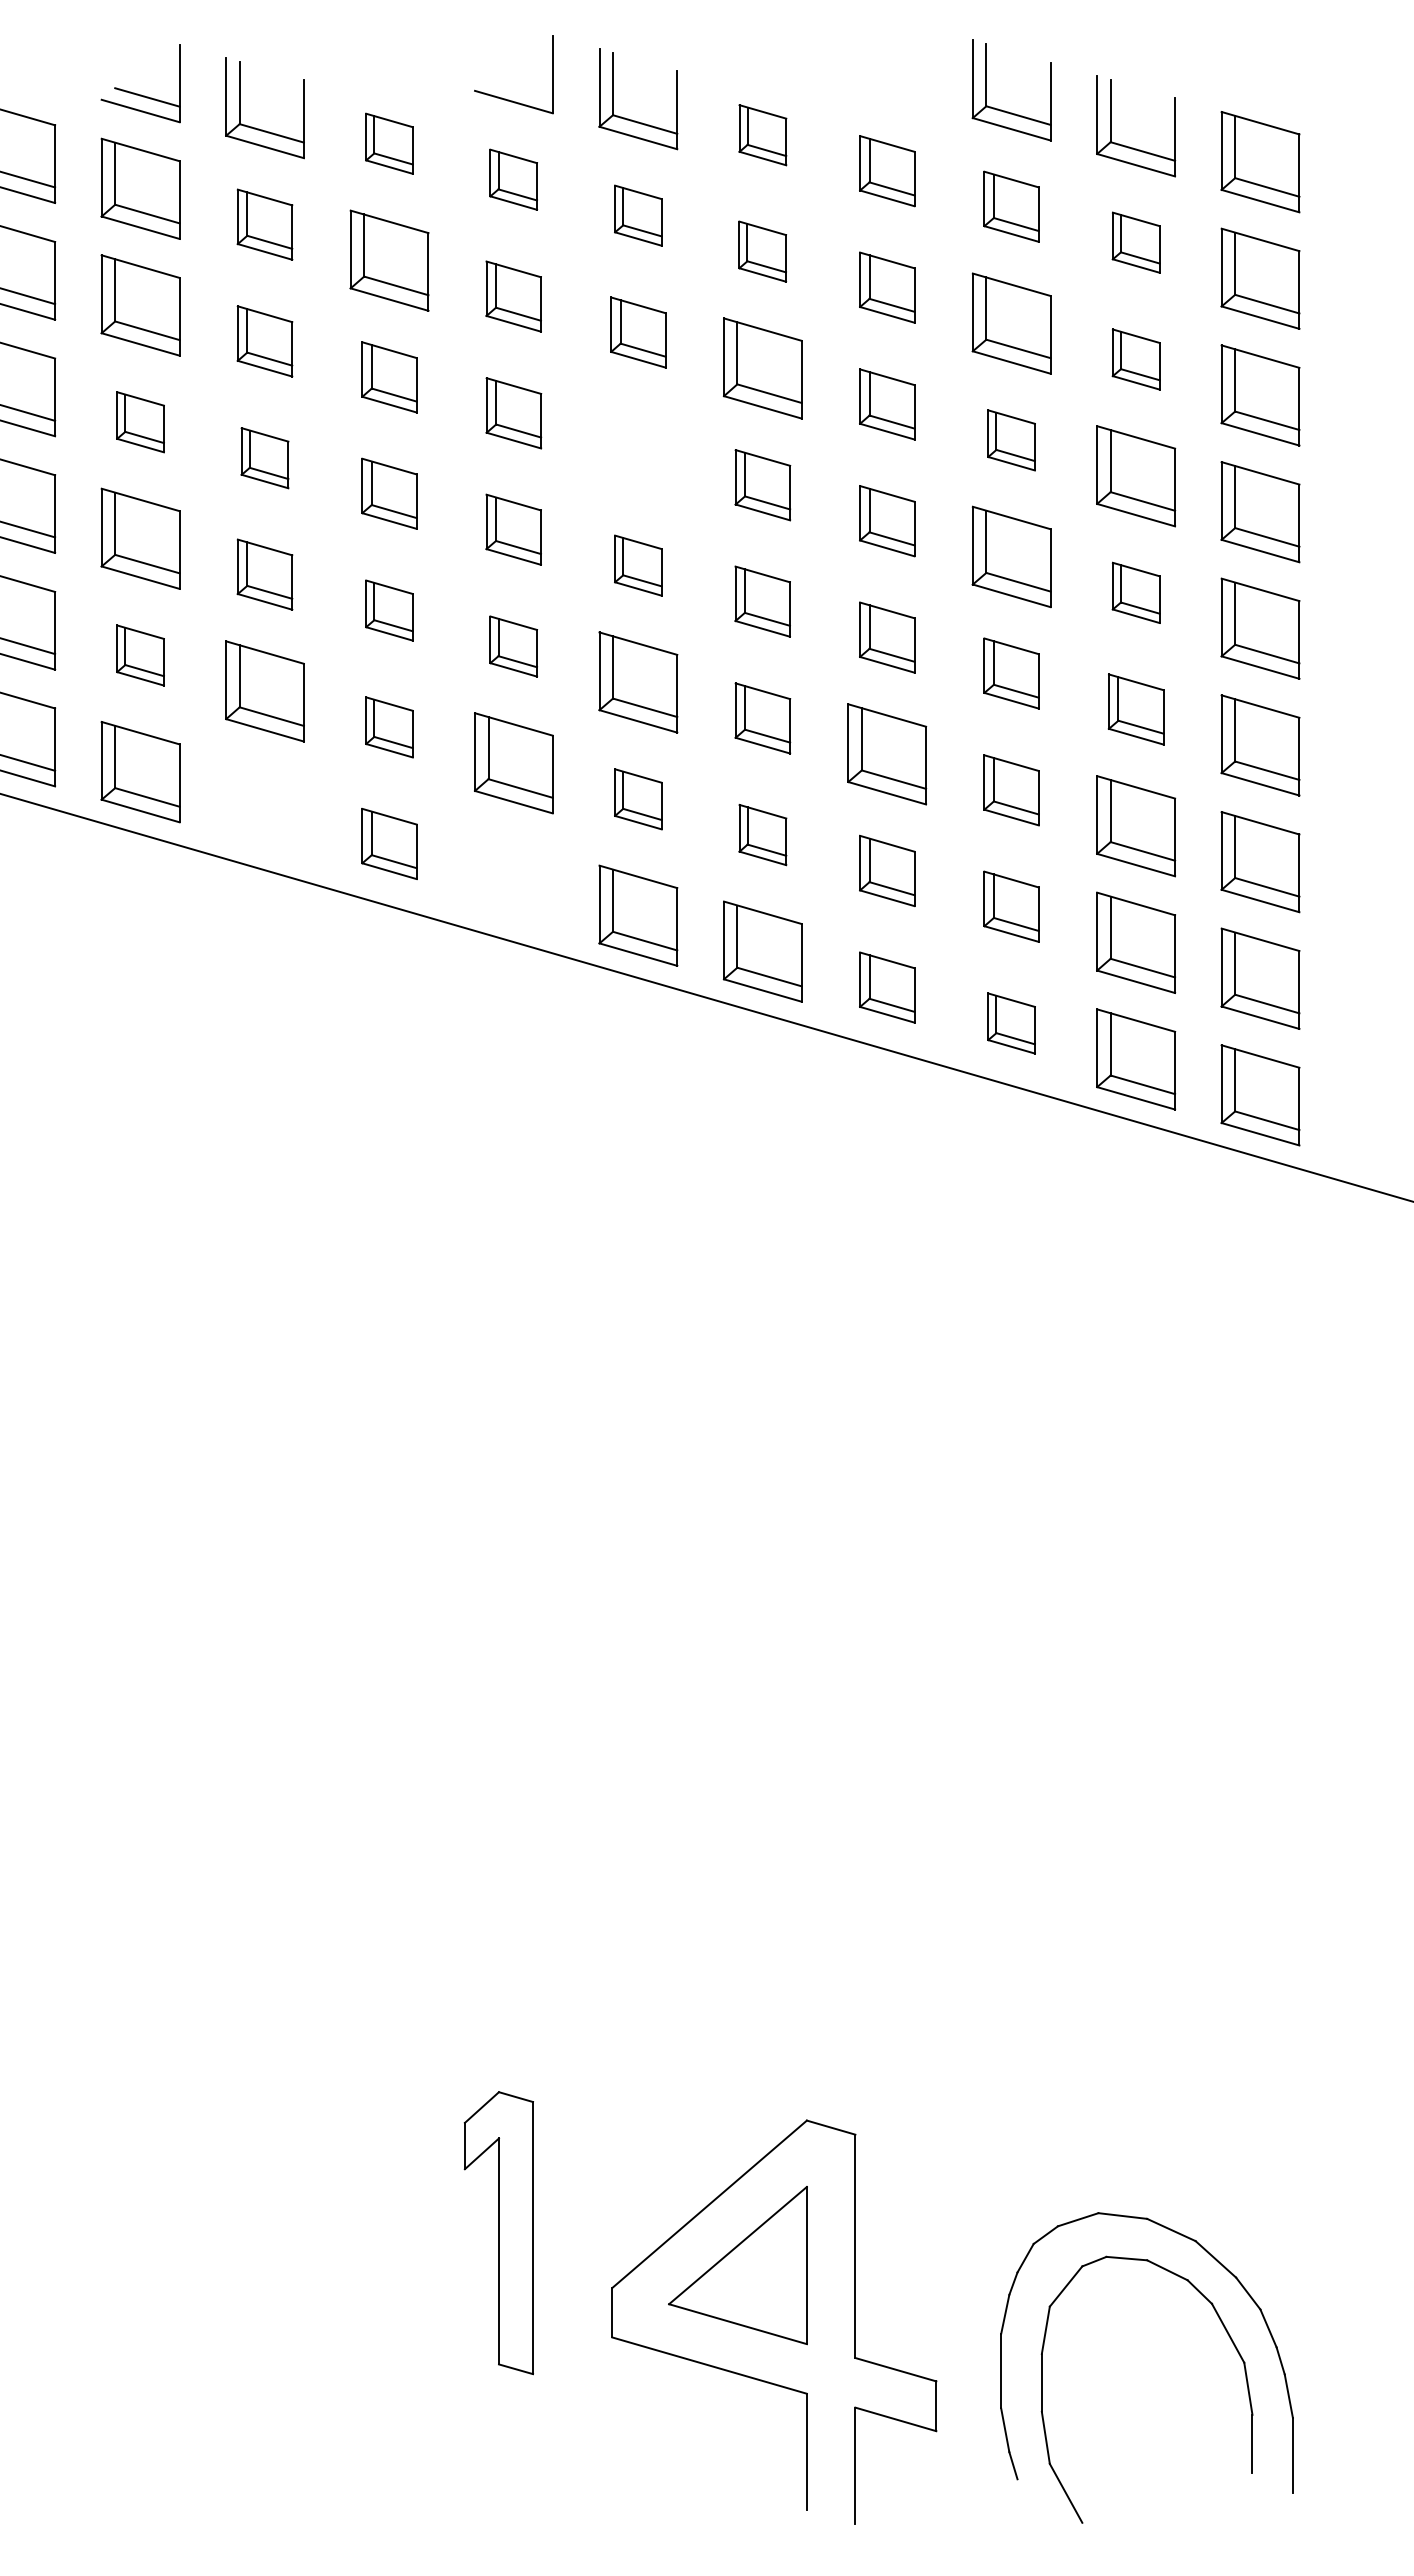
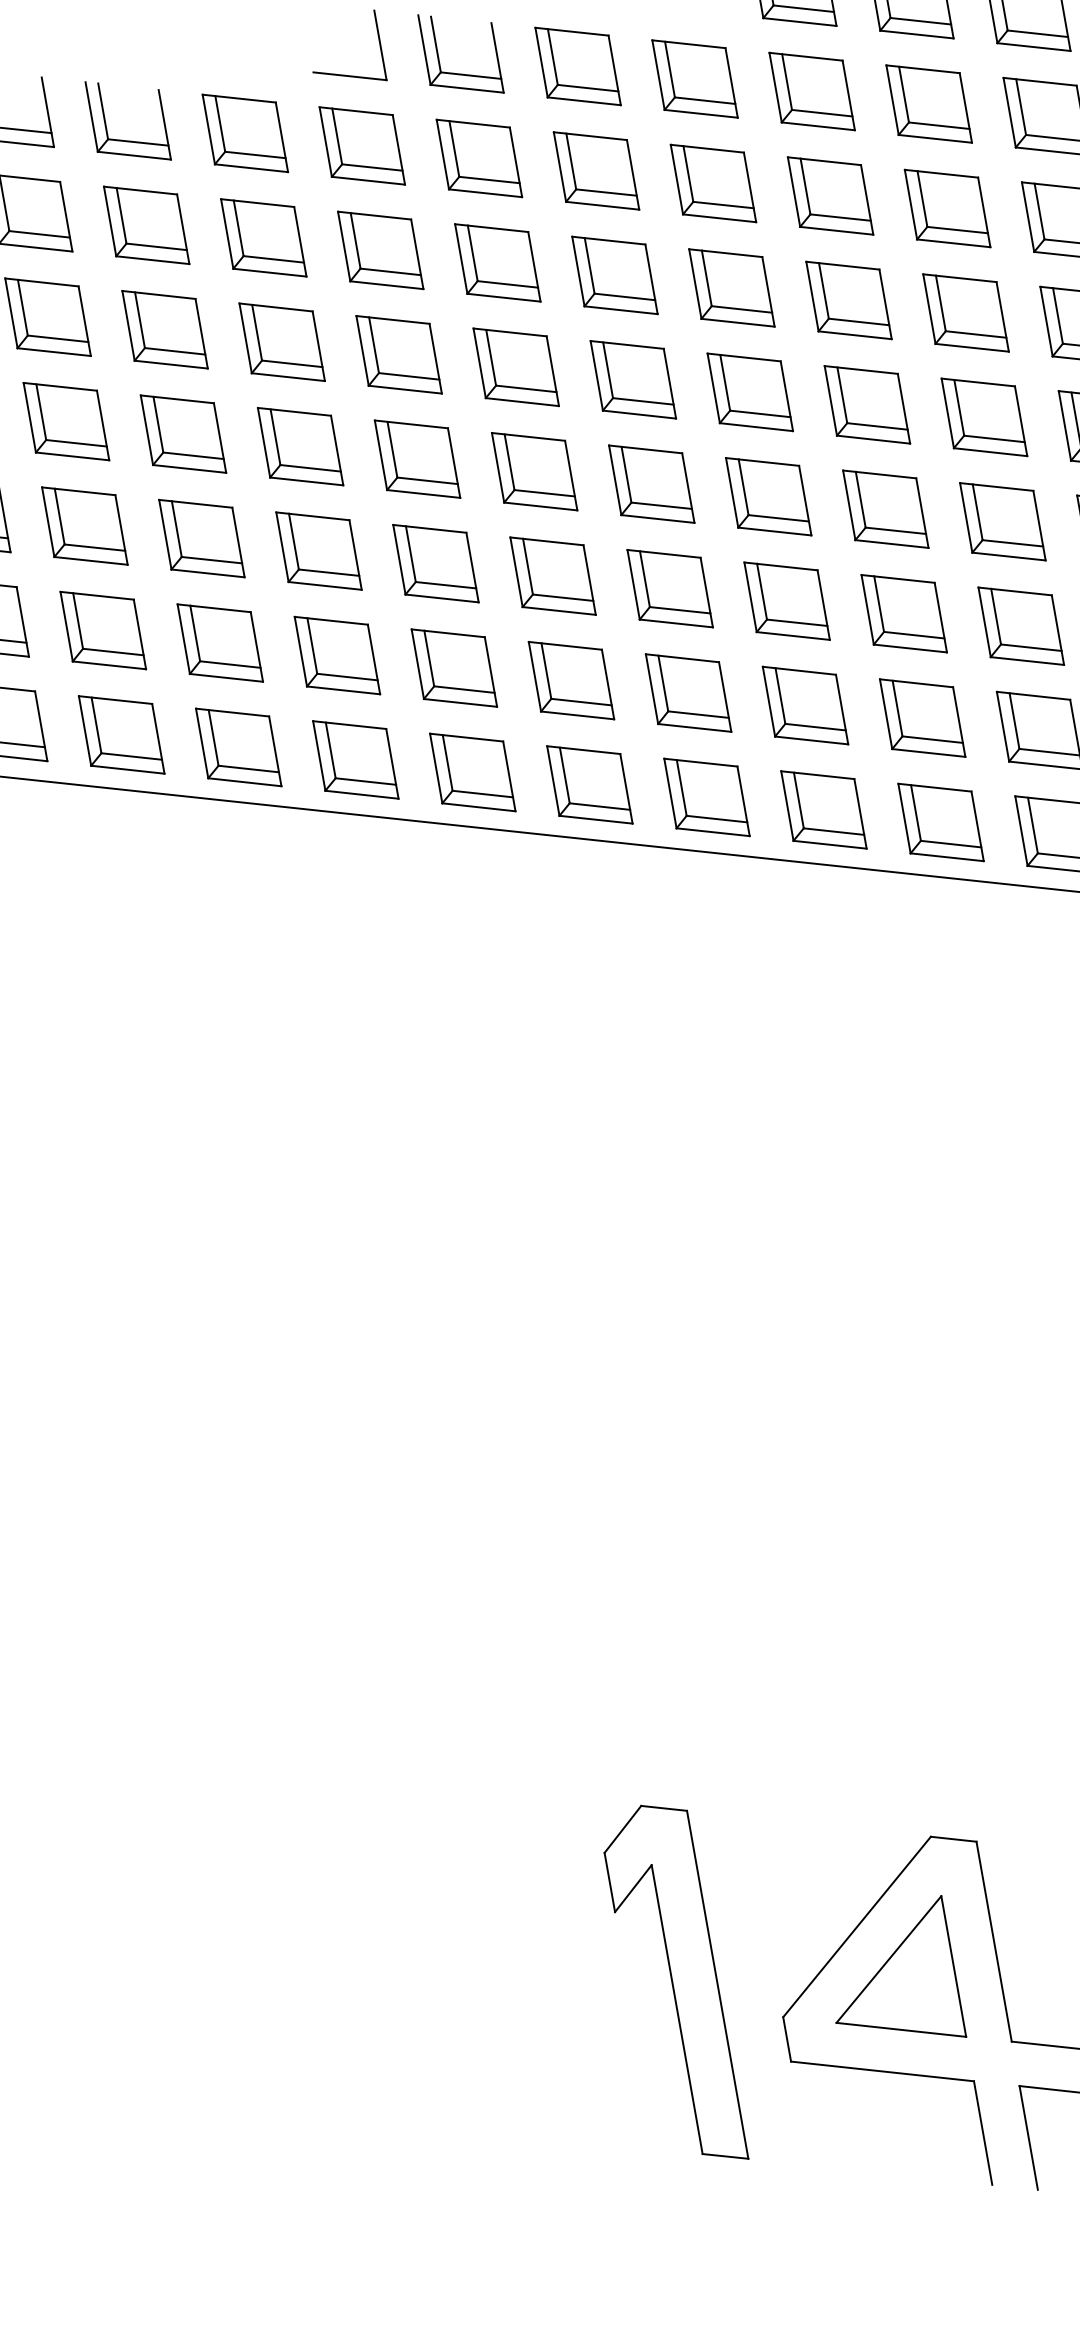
part: (762, 135) -> (577, 66), size x1.67
part: (389, 143) -> (245, 132), size x1.67
part: (887, 171) -> (695, 79), size x1.43
part: (513, 179) -> (361, 145), size x1.67
part: (1011, 206) -> (811, 91), size x1.43
part: (638, 215) -> (479, 158), size x1.67
part: (264, 224) -> (146, 225), size x1.43
part: (1136, 242) -> (929, 103), size x1.67
part: (762, 251) -> (596, 170), size x1.67
part: (887, 287) -> (713, 183), size x1.43
part: (513, 296) -> (380, 250), size x1.43
part: (638, 332) -> (497, 262), size x1.43
part: (264, 341) -> (164, 329), size x1.43
part: (1136, 359) -> (947, 208), size x1.67
part: (389, 377) -> (282, 342), size x1.43
part: (887, 404) -> (732, 287), size x1.43
part: (513, 413) -> (398, 355), size x1.43
part: (140, 422) -> (66, 422), size x1.67
part: (1011, 440) -> (848, 300), size x1.67
part: (638, 449) -> (516, 367), added
part: (264, 458) -> (183, 434), size x1.67
part: (762, 485) -> (633, 380), size x1.43
part: (389, 493) -> (300, 446), size x1.43
part: (887, 521) -> (750, 392), size x1.43
part: (513, 529) -> (417, 458), size x1.43
part: (638, 565) -> (534, 471), size x1.67
part: (264, 574) -> (201, 538), size x1.43
part: (1136, 592) -> (984, 416), size x1.67
part: (762, 601) -> (651, 484), size x1.43
part: (389, 610) -> (318, 550), size x1.67
part: (887, 637) -> (768, 496), size x1.43
part: (513, 646) -> (435, 563), size x1.67
part: (140, 655) -> (103, 630), size x1.67
part: (1011, 673) -> (885, 509), size x1.43
part: (1136, 709) -> (1003, 521), size x1.43
part: (762, 718) -> (669, 588), size x1.43
part: (389, 727) -> (337, 655), size x1.67
part: (1011, 790) -> (904, 613), size x1.43
part: (638, 799) -> (571, 680), size x1.67
part: (264, 808) -> (238, 747), added
part: (762, 834) -> (688, 692), size x1.67
part: (389, 843) -> (355, 759), size x1.43
part: (887, 870) -> (805, 705), size x1.43
part: (513, 879) -> (472, 772), added
part: (1011, 906) -> (922, 717), size x1.43
part: (887, 987) -> (824, 809), size x1.43
part: (1011, 1023) -> (940, 822), size x1.67
part: (498, 2232) -> (672, 1985), size x1.43

